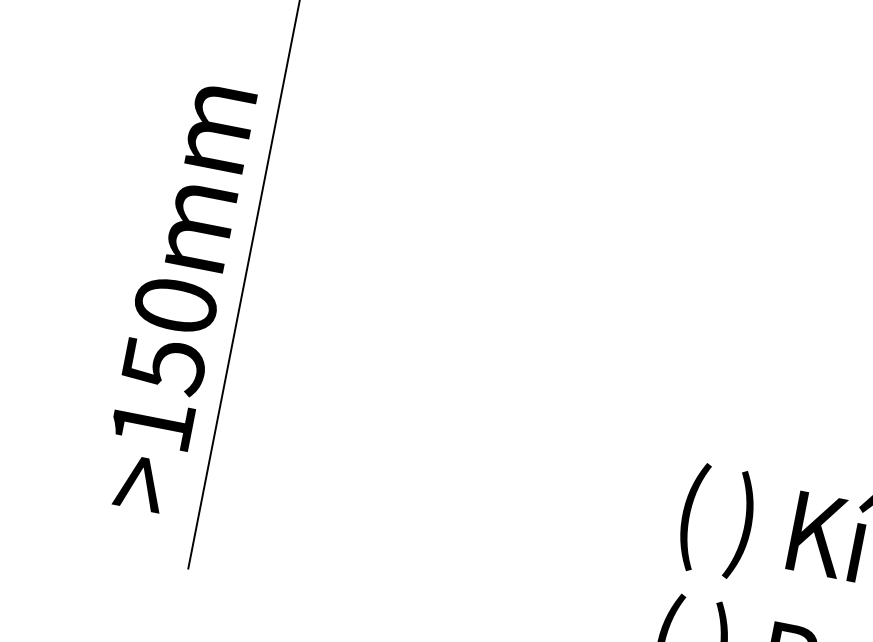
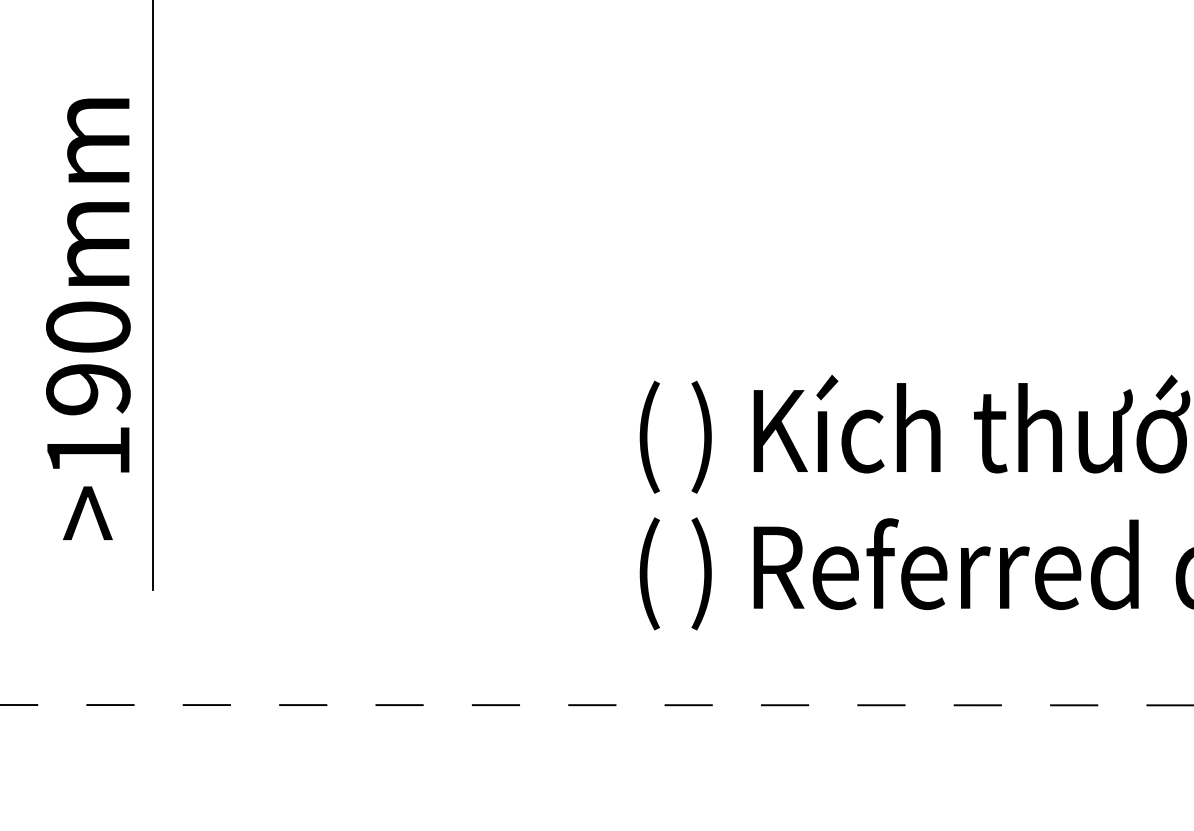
text: (164, 366) -> (88, 390), >150mm -> >190mm

